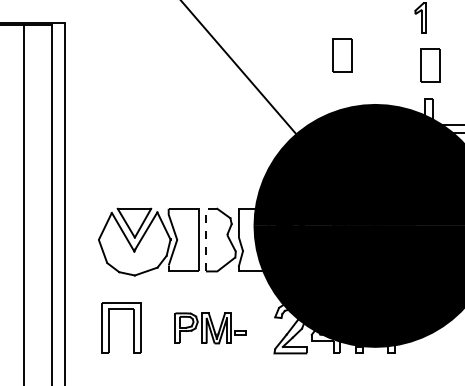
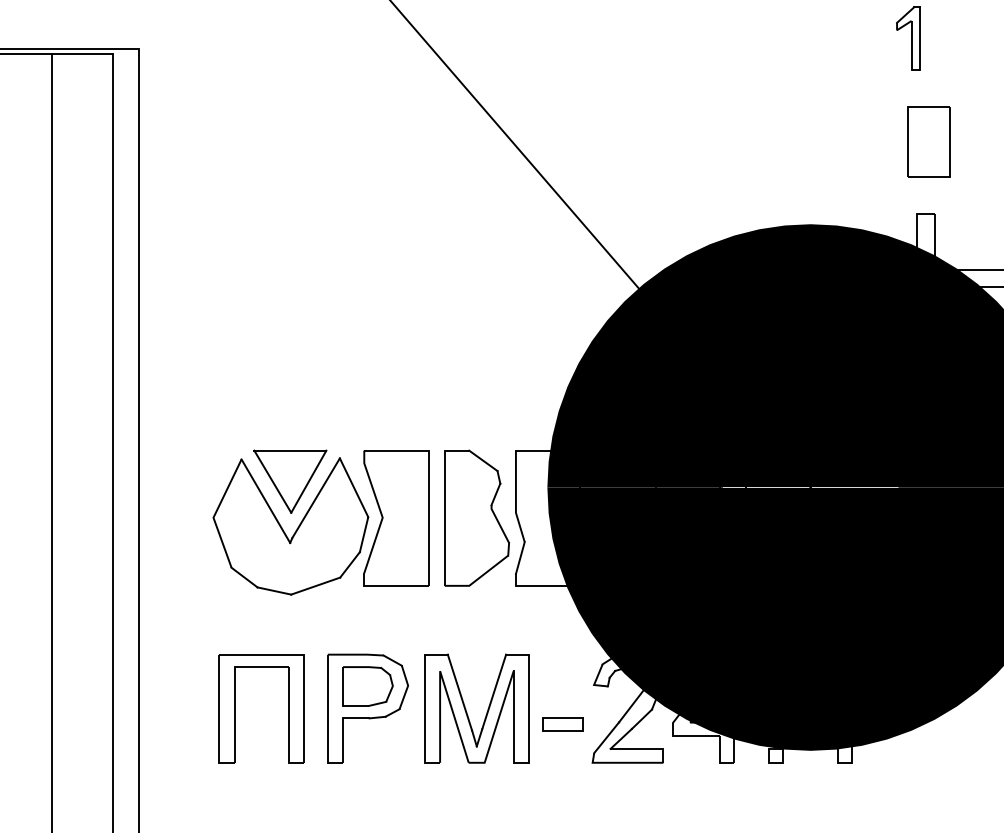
part: (342, 55) -> (739, 119), removed
line: (206, 233) -> (445, 503), dashed -> solid
part: (210, 328) -> (454, 709), size x1.67

